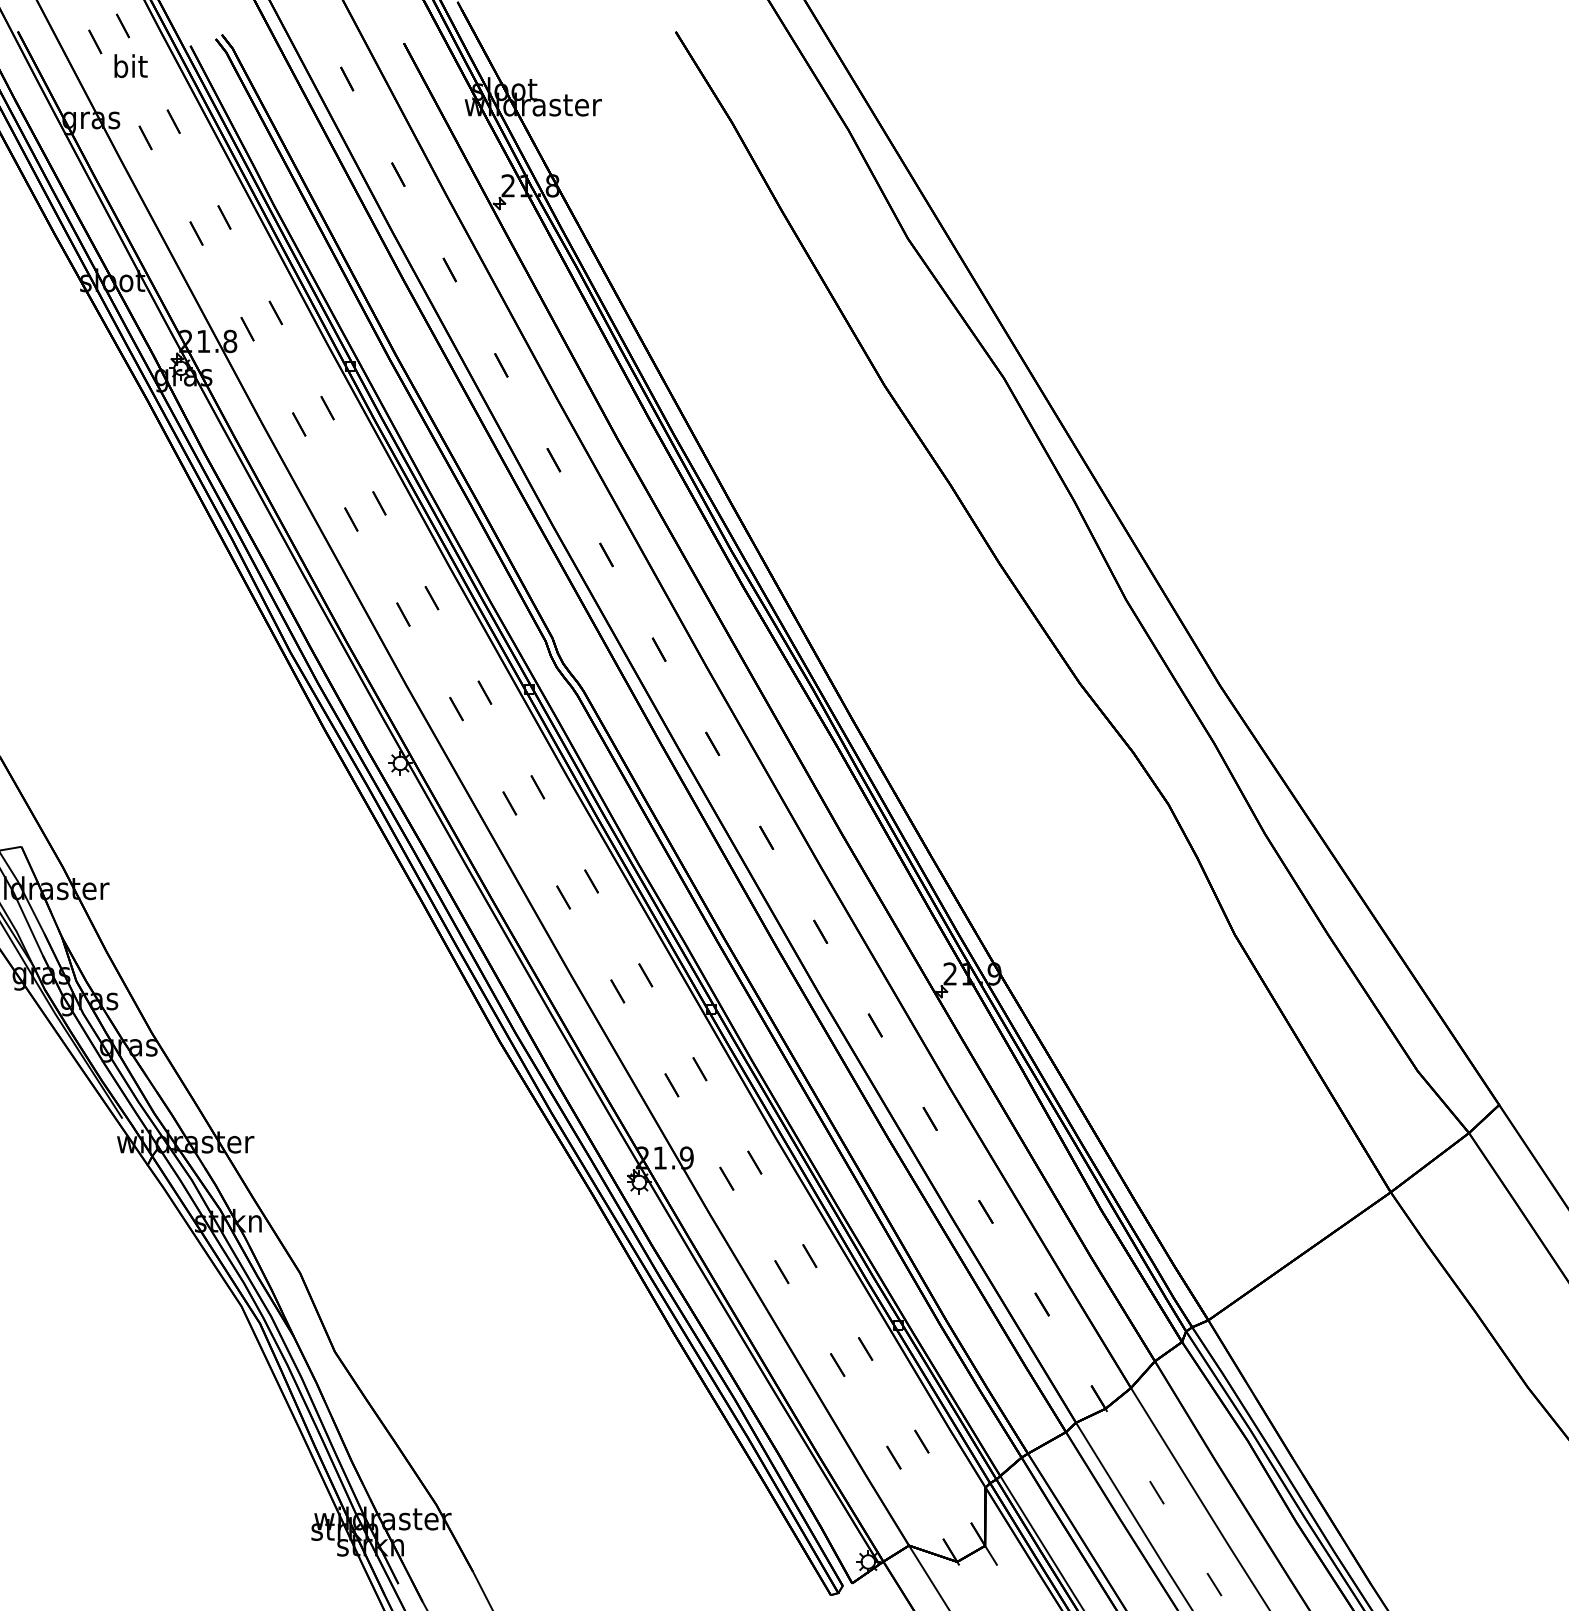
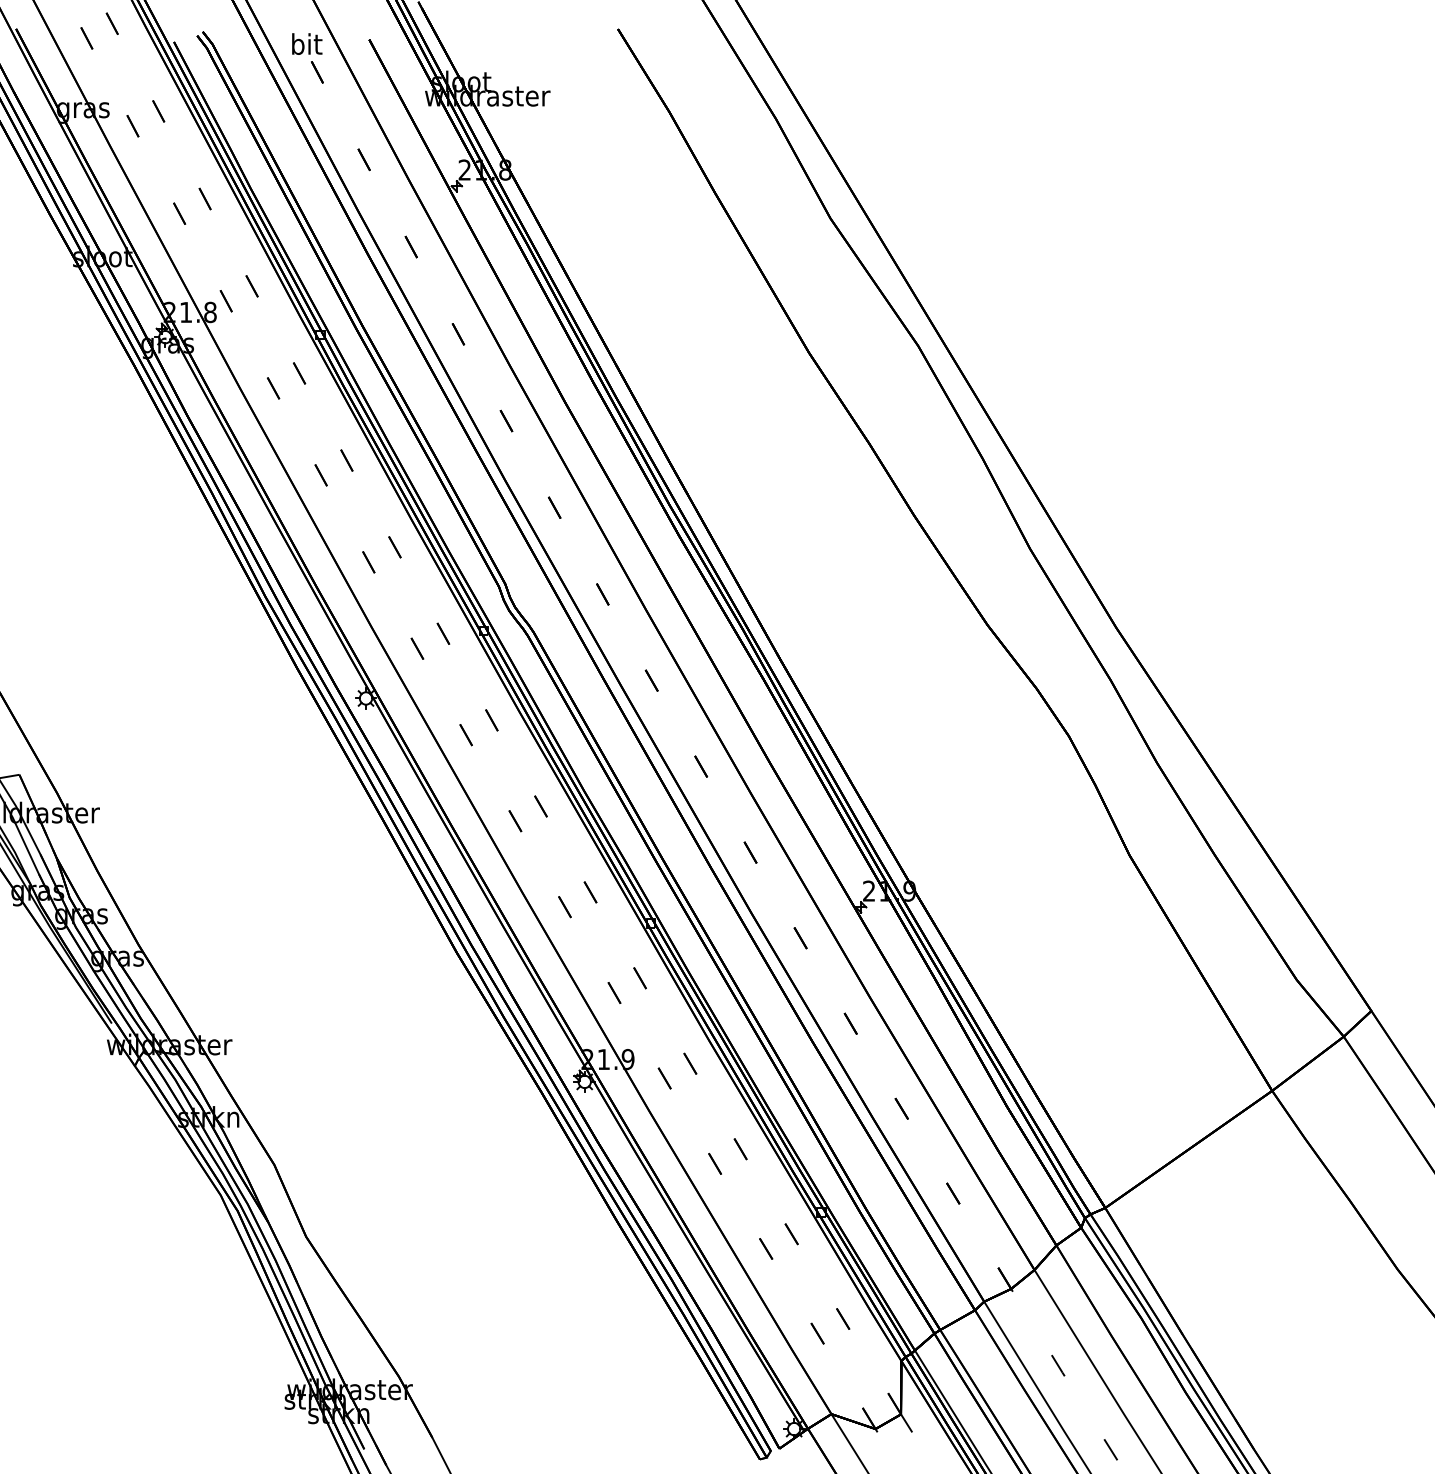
text: (130, 66) -> (306, 44), moved

